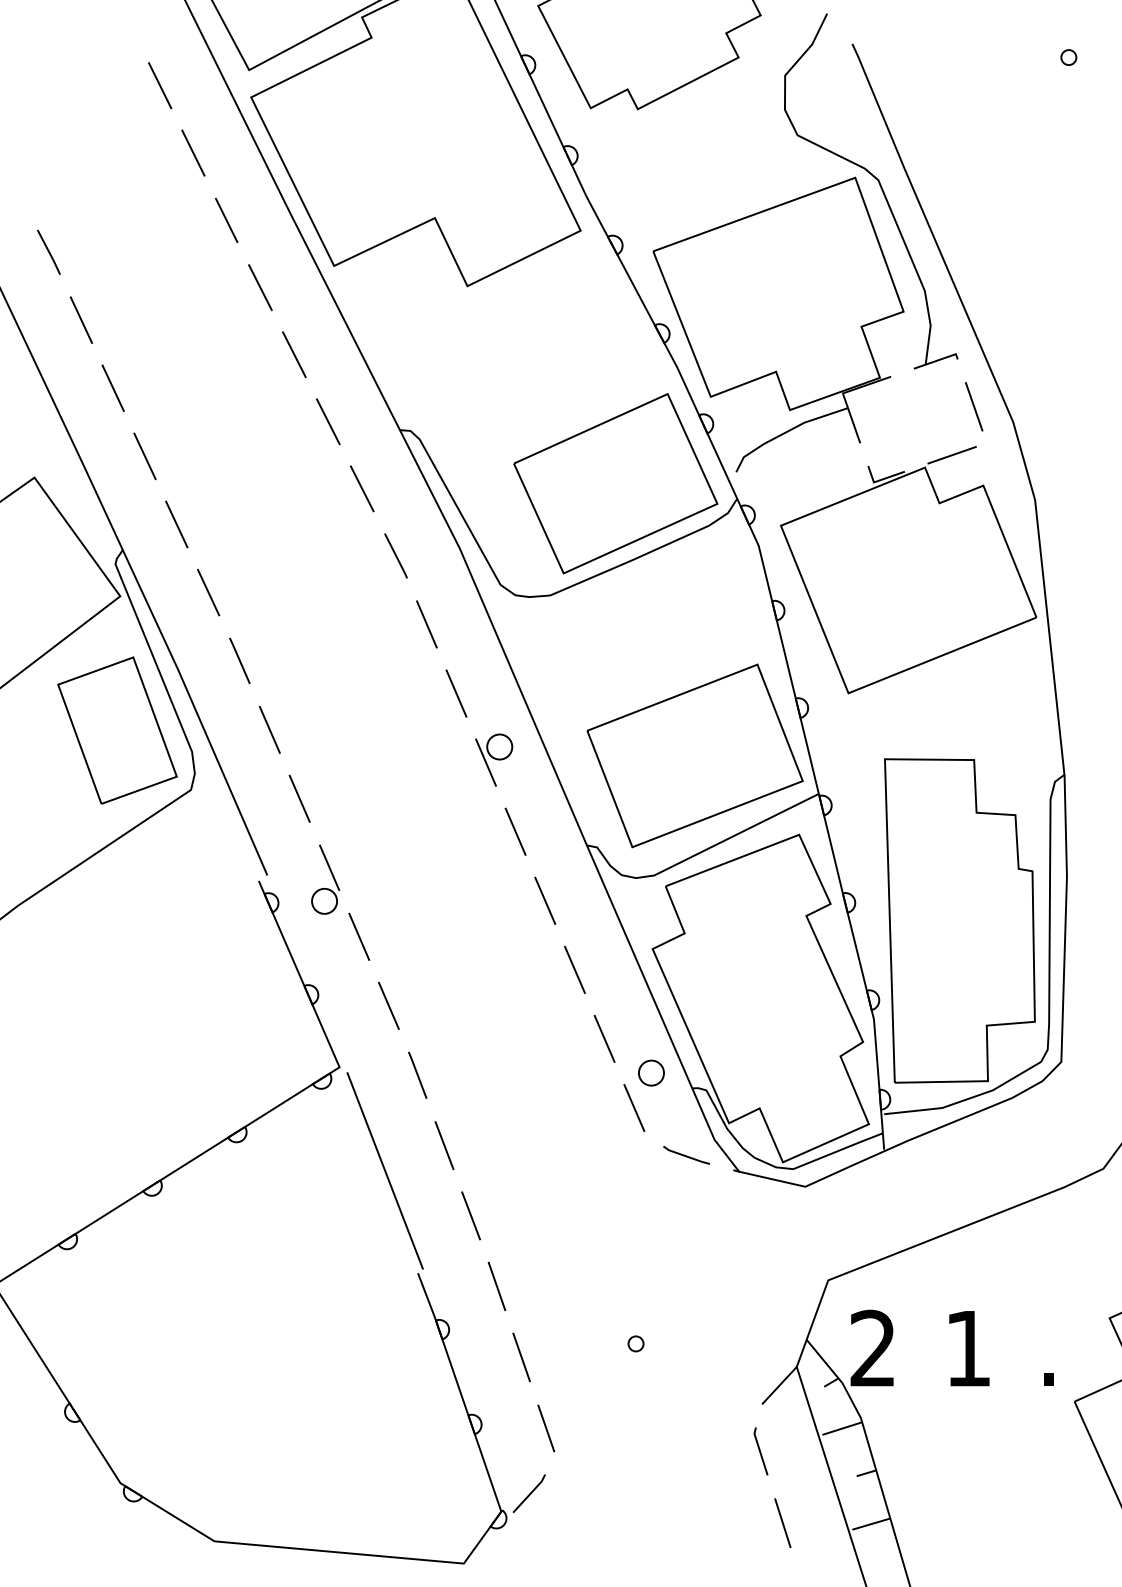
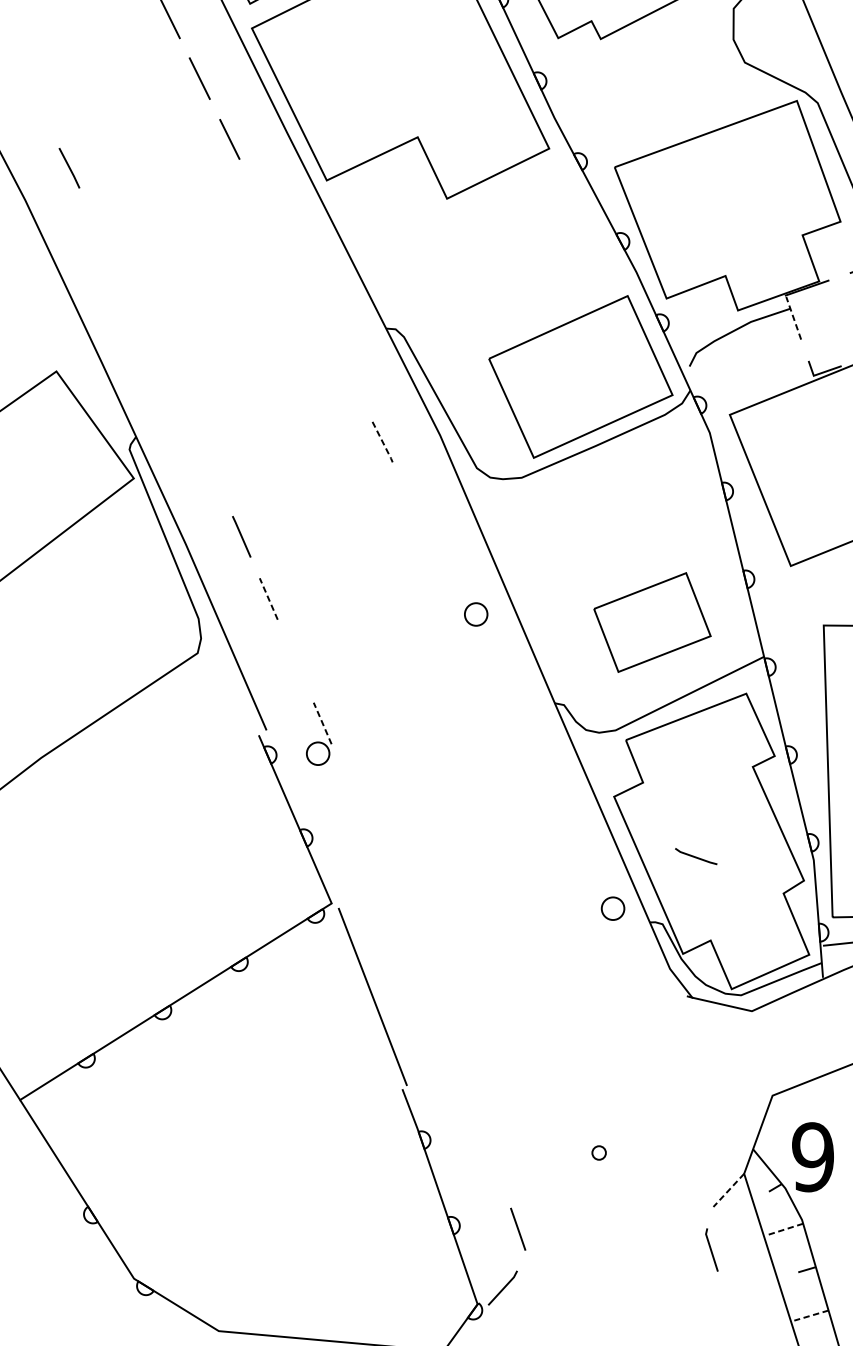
line: (260, 287) -> (260, 199), removed
line: (81, 319) -> (98, 228), removed
line: (294, 354) -> (291, 260), removed
line: (112, 387) -> (126, 290), removed
line: (851, 418) -> (793, 318), solid -> dashed
line: (328, 421) -> (321, 320), removed
line: (144, 456) -> (155, 352), removed
line: (361, 488) -> (351, 381), removed
line: (176, 524) -> (184, 413), removed
line: (396, 556) -> (383, 442), solid -> dashed
line: (208, 592) -> (213, 475), removed
line: (426, 624) -> (410, 503), removed
line: (456, 693) -> (437, 566), removed
line: (269, 729) -> (268, 598), solid -> dashed
part: (117, 730) -> (131, 599), removed
part: (694, 755) -> (651, 622), size x0.6
line: (485, 762) -> (463, 628), removed
line: (299, 798) -> (295, 660), removed
line: (515, 831) -> (490, 690), removed
line: (329, 867) -> (322, 723), solid -> dashed
line: (545, 900) -> (517, 752), removed
line: (359, 936) -> (349, 785), removed
line: (574, 969) -> (543, 815), removed
line: (388, 1005) -> (375, 847), removed
line: (604, 1038) -> (570, 877), removed
line: (417, 1074) -> (401, 909), removed
line: (634, 1107) -> (597, 939), removed
line: (444, 1145) -> (426, 974), removed
line: (686, 1155) -> (696, 856), moved
line: (471, 1215) -> (450, 1037), removed
line: (496, 1286) -> (473, 1101), removed
text: (872, 1348) -> (812, 1157), 2 -> 9
line: (521, 1357) -> (495, 1165), removed
line: (779, 1385) -> (728, 1190), solid -> dashed
line: (842, 1428) -> (785, 1229), solid -> dashed
line: (782, 1523) -> (731, 1315), removed
line: (871, 1524) -> (811, 1315), solid -> dashed

